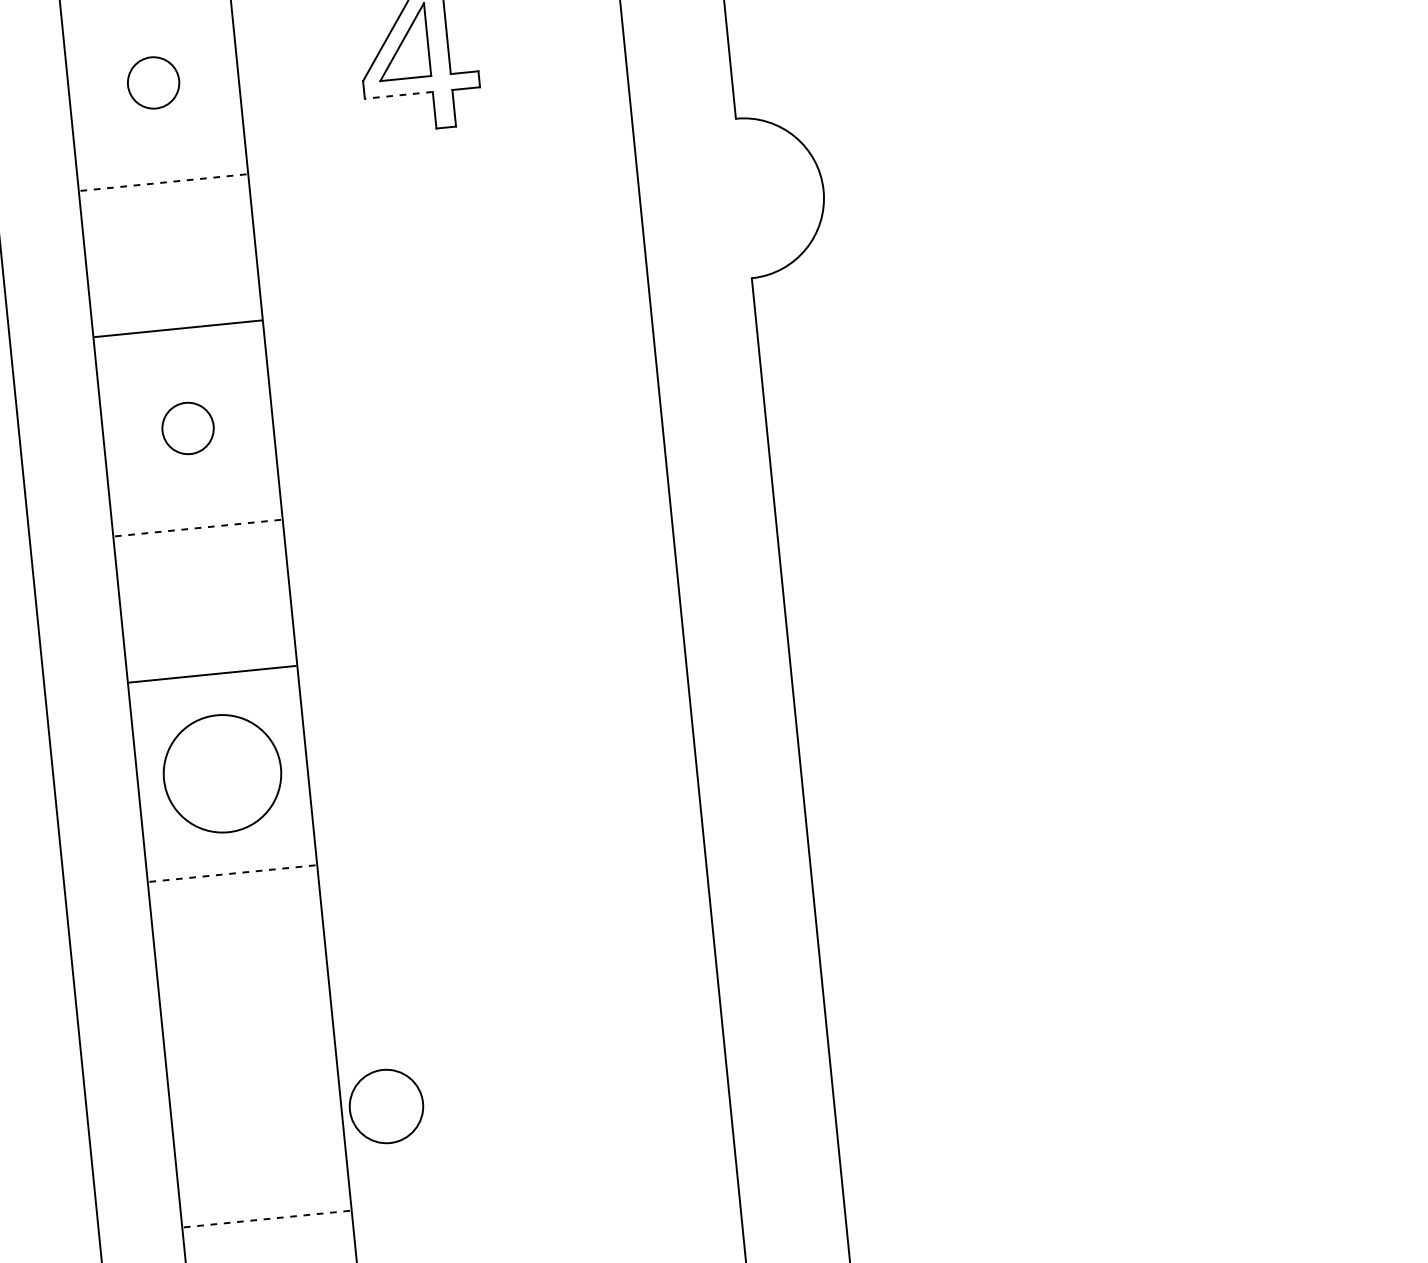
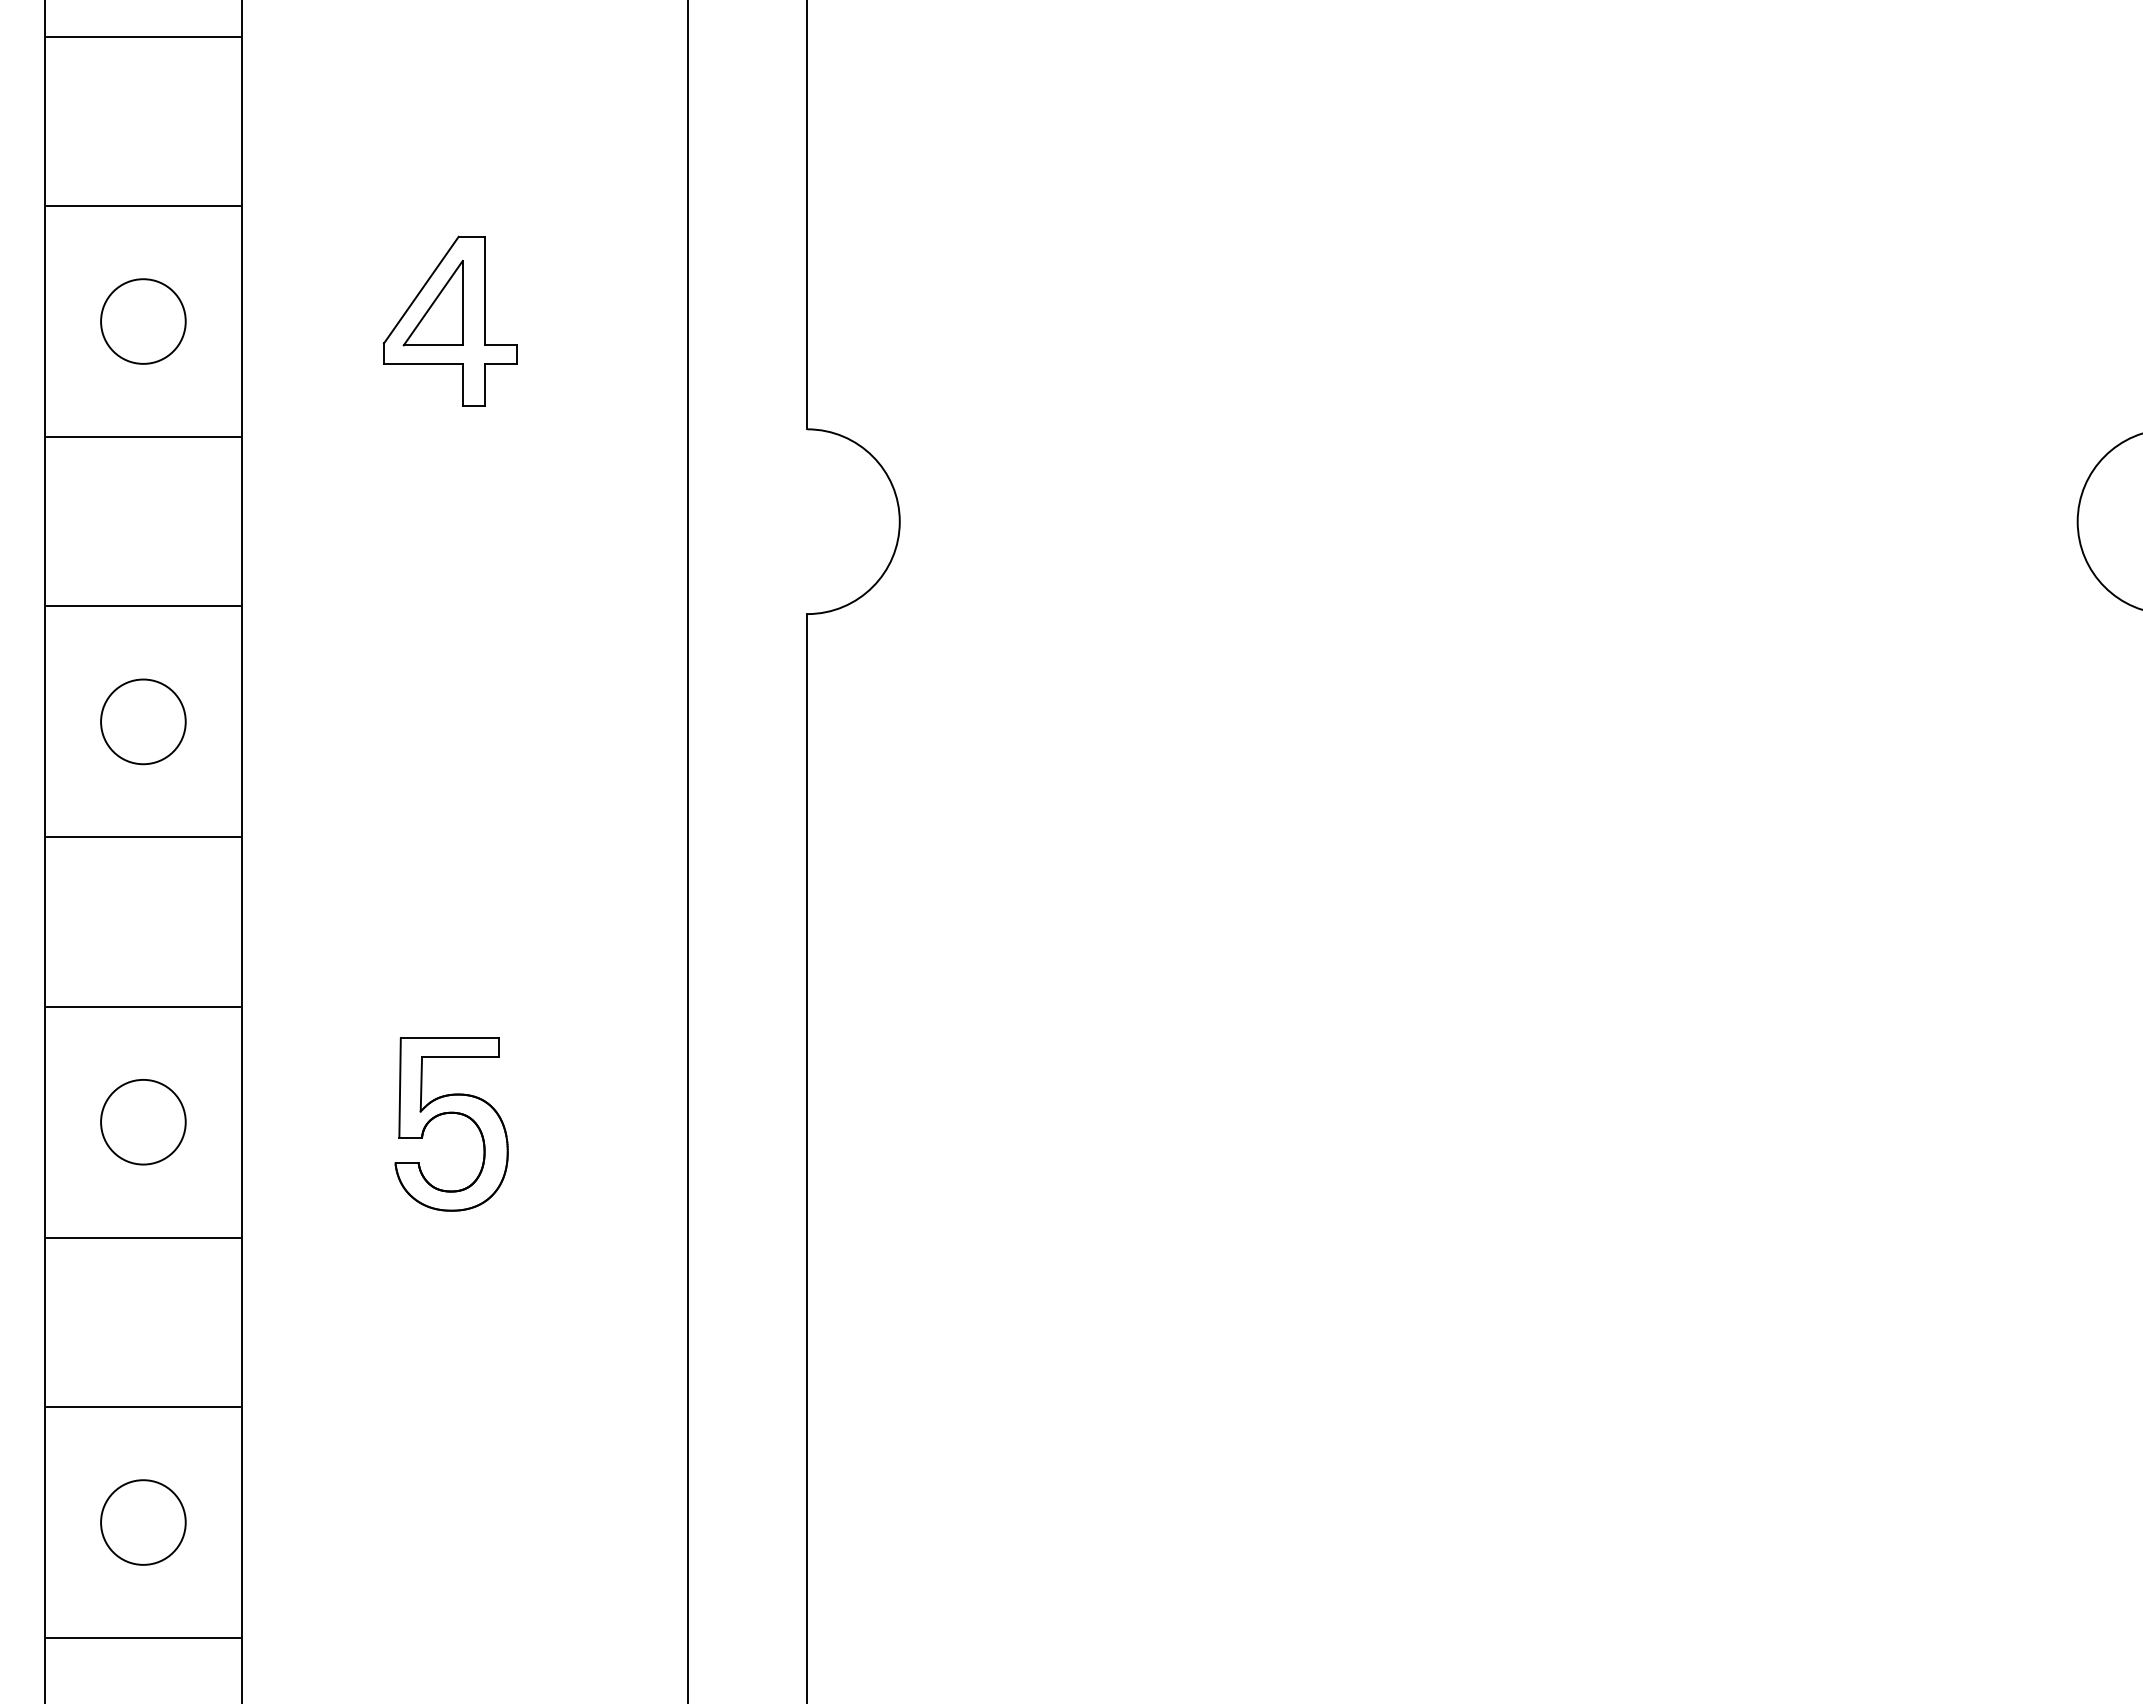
circle: (153, 82) -> (143, 321), size x1.43
line: (398, 95) -> (422, 363), dashed -> solid
line: (163, 183) -> (143, 437), dashed -> solid
circle: (188, 428) -> (143, 721), size x1.43
line: (198, 528) -> (143, 837), dashed -> solid
part: (487, 739) -> (451, 1113), added
circle: (222, 774) -> (143, 1122), size x0.62
line: (232, 873) -> (143, 1237), dashed -> solid
line: (247, 1020) -> (143, 1407), added
circle: (386, 1106) -> (143, 1522), moved
line: (267, 1219) -> (143, 1638), dashed -> solid

